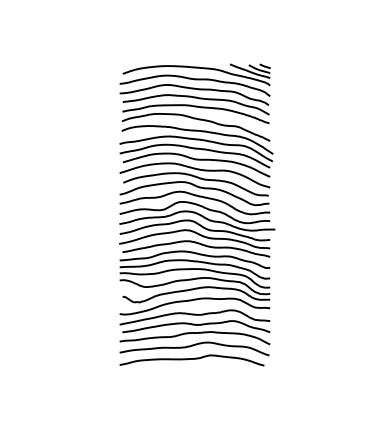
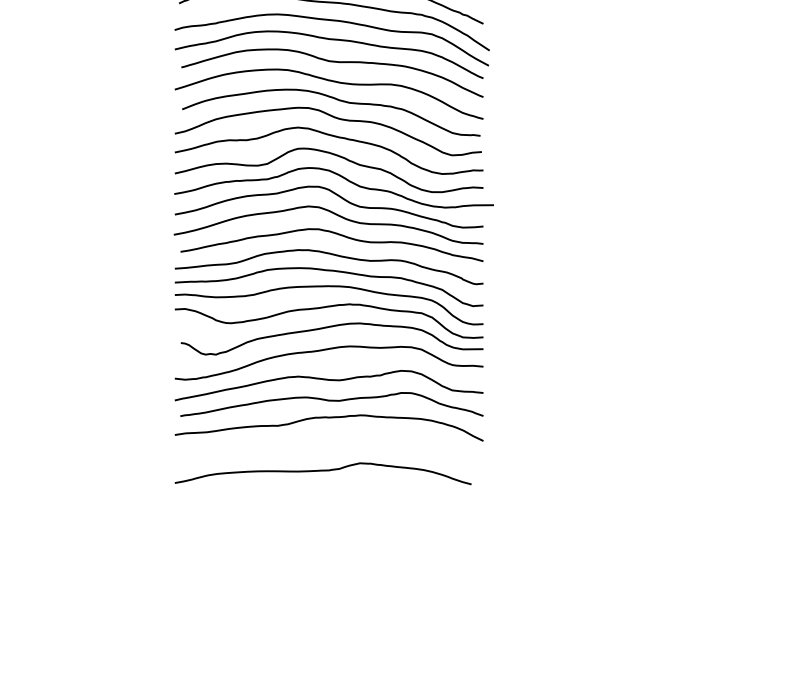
curve: (193, 346) -> (326, 445), removed

